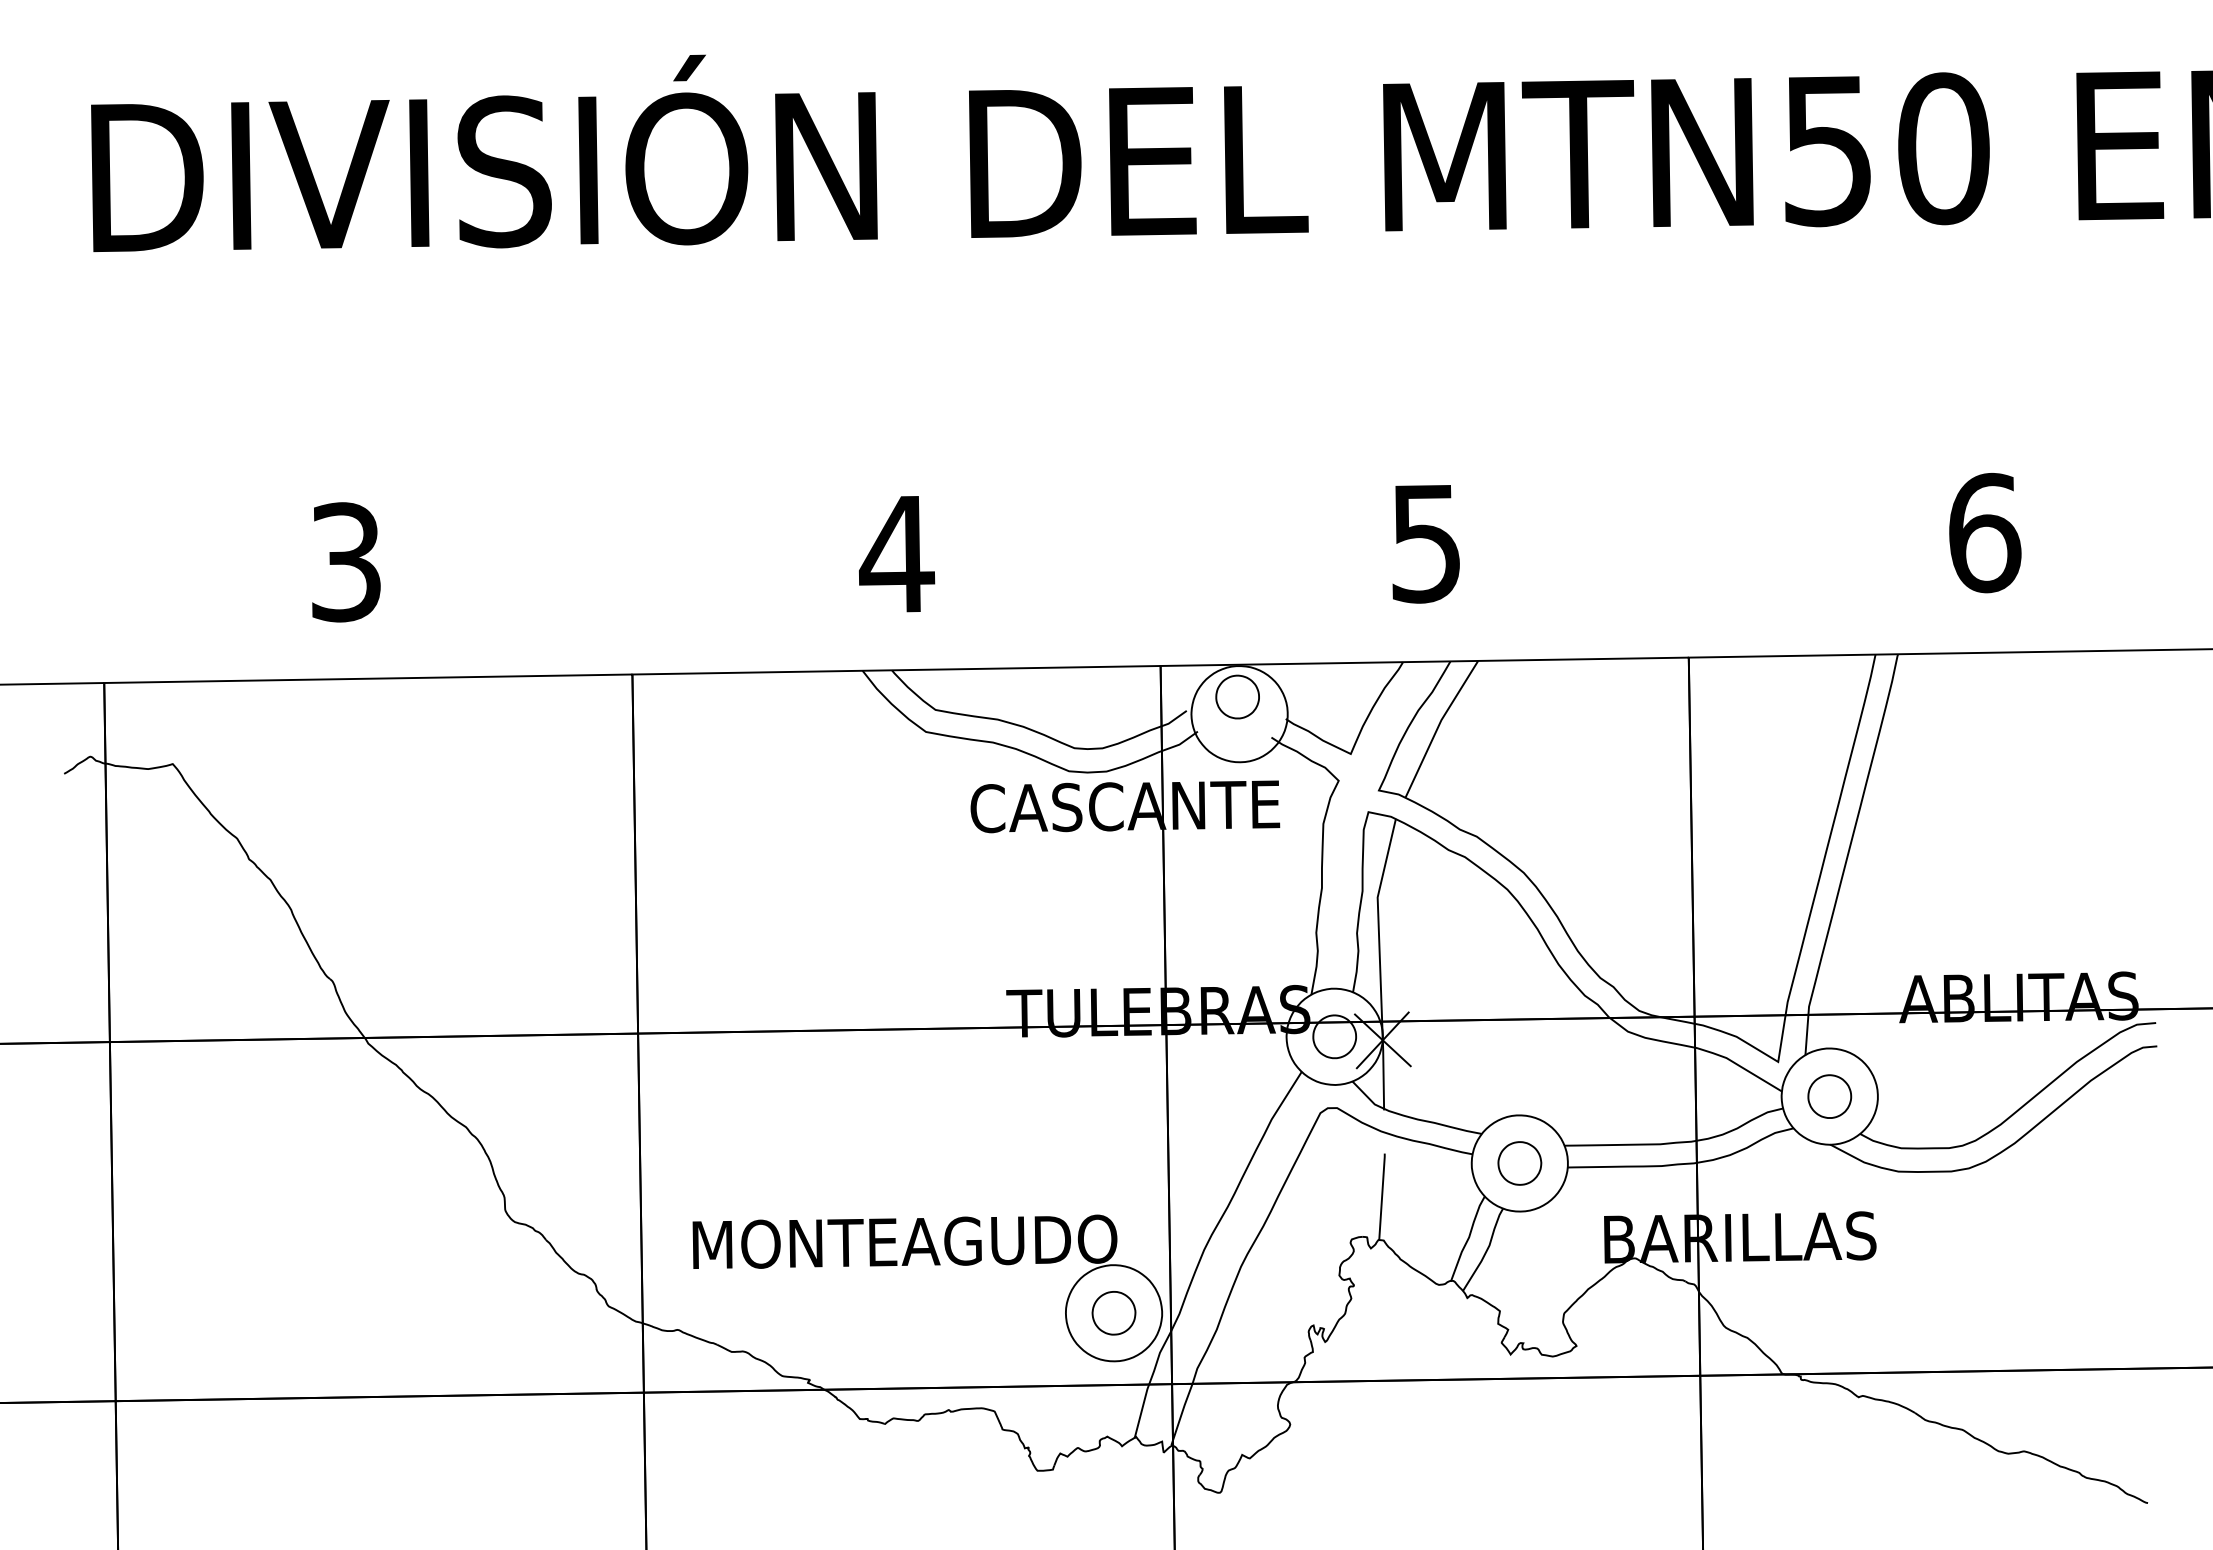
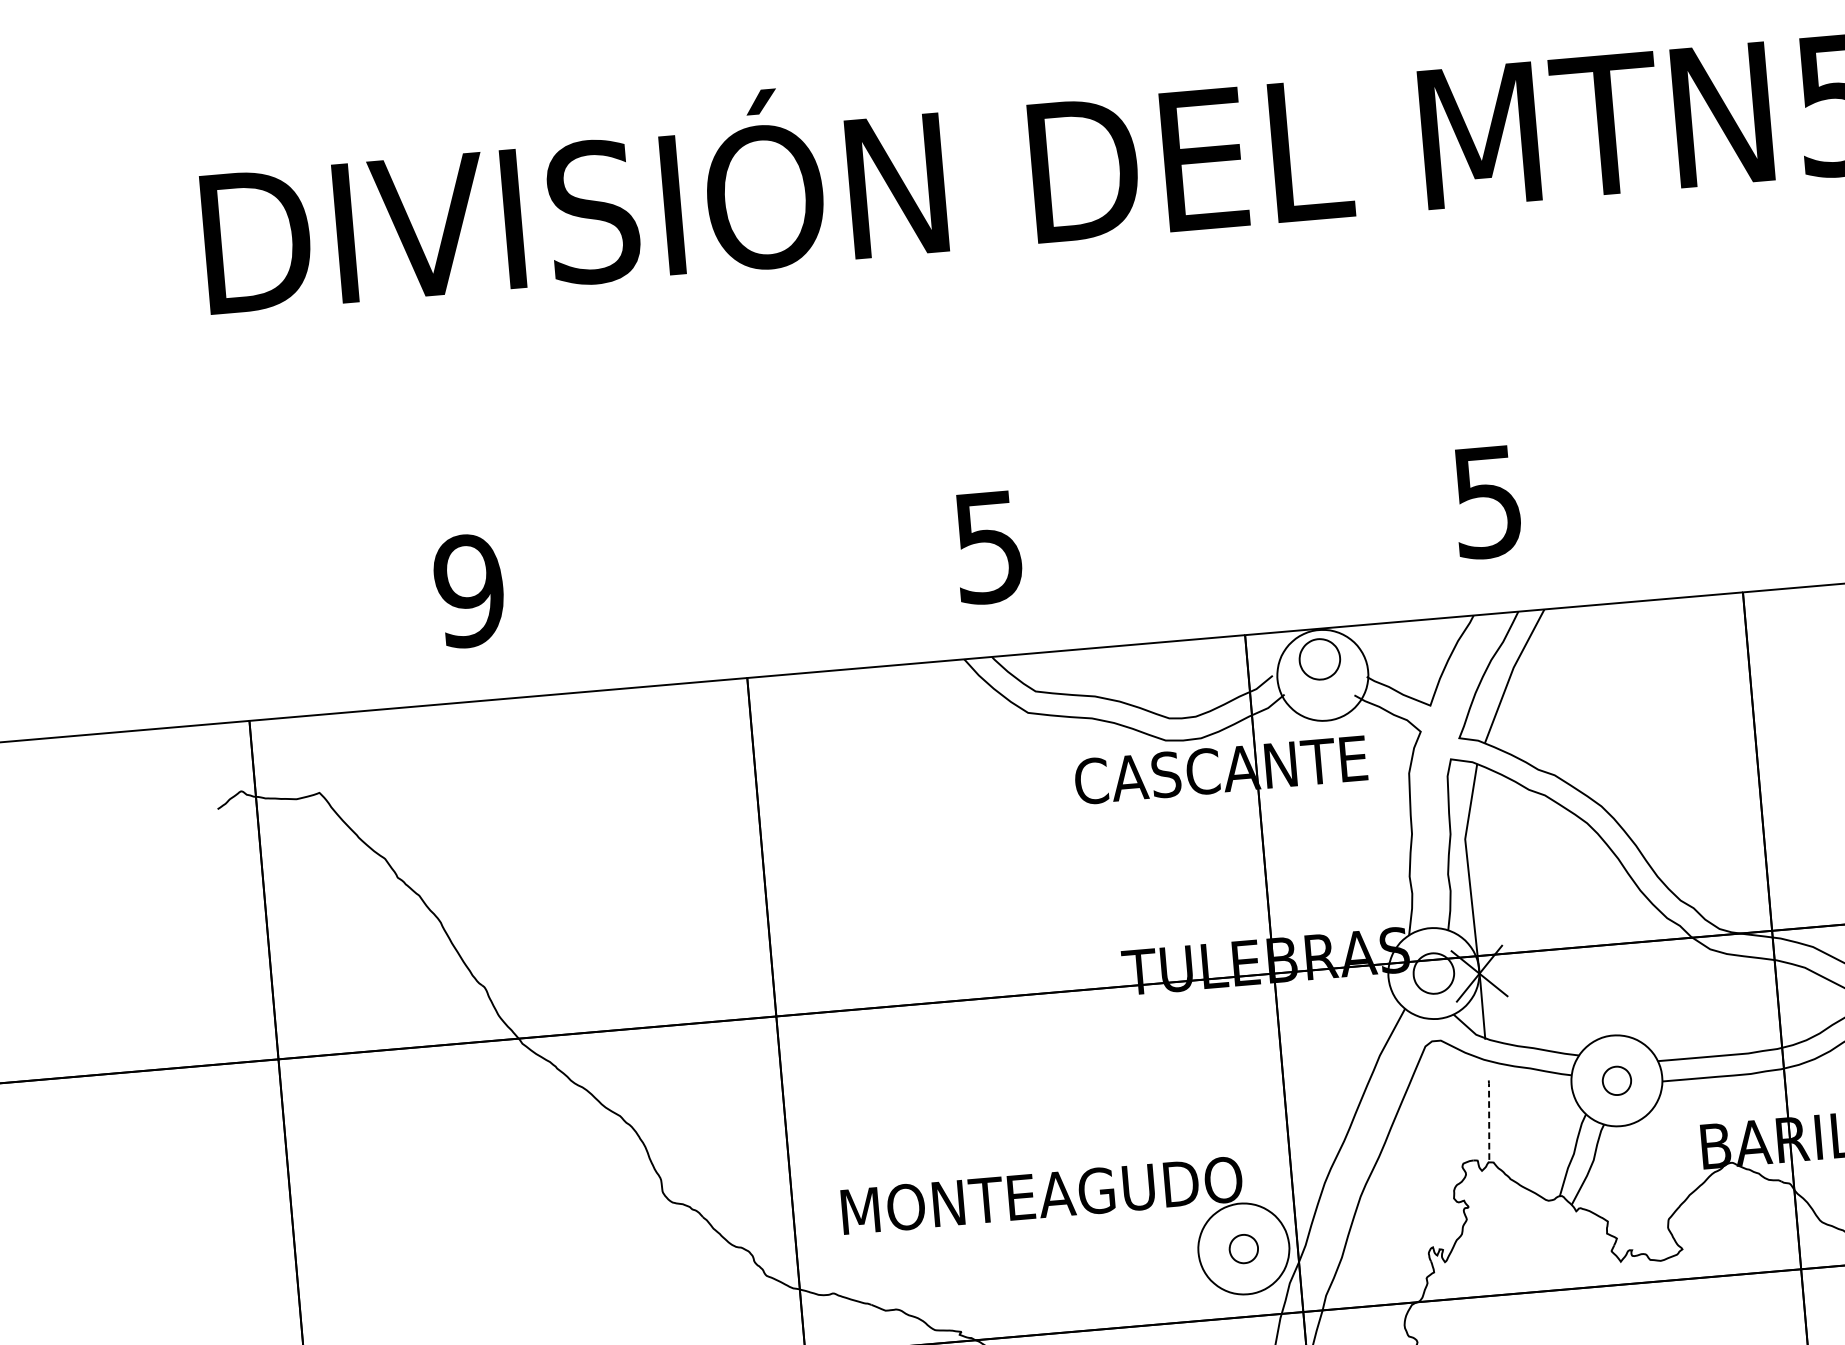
text: (896, 555) -> (988, 548), 4 -> 5
text: (345, 562) -> (469, 591), 3 -> 9
part: (1519, 1163) -> (1616, 1080), size x0.7
line: (1382, 1196) -> (1489, 1121), solid -> dashed
part: (1113, 1313) -> (1243, 1249), size x0.7

